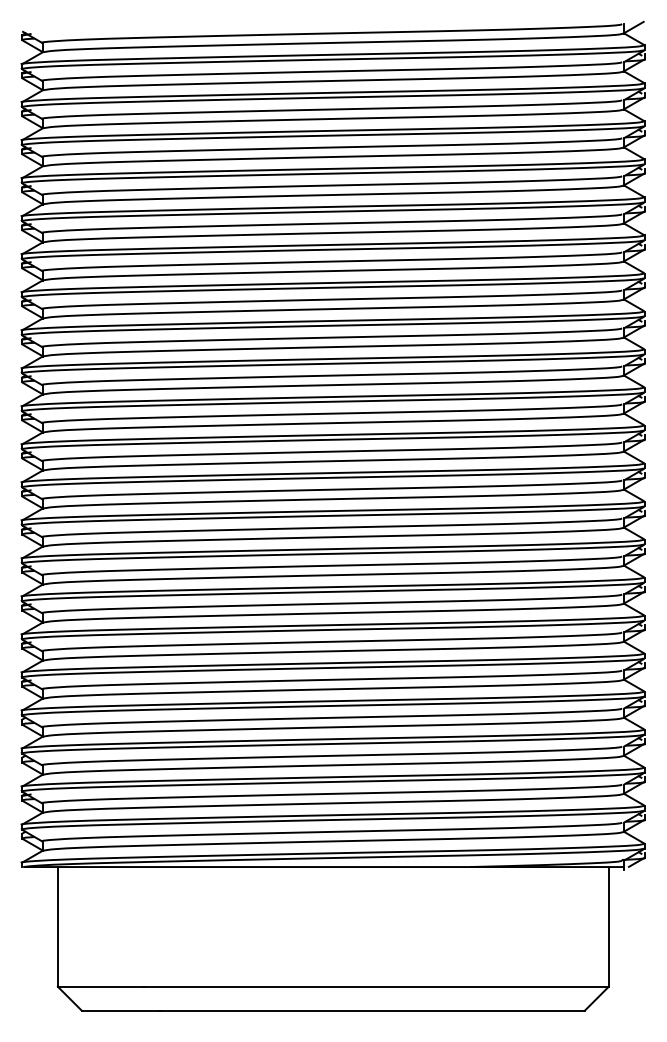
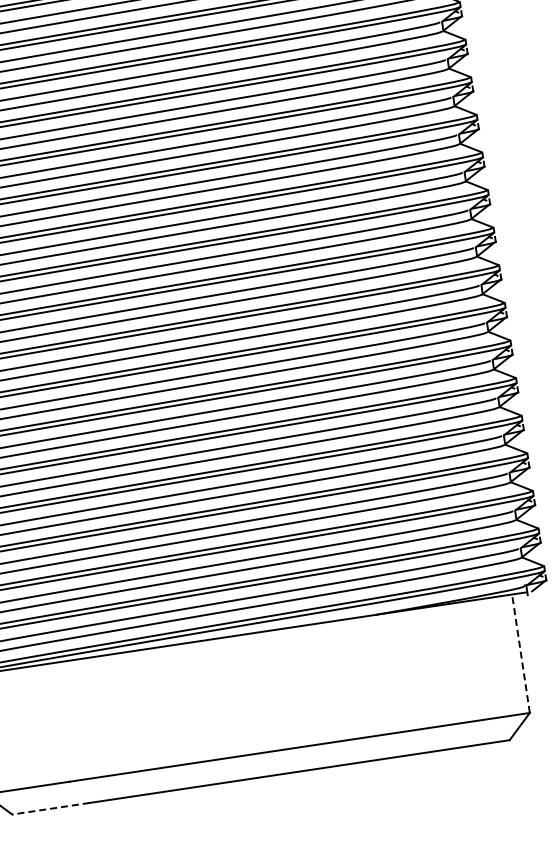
line: (608, 926) -> (520, 653), solid -> dashed
line: (120, 1010) -> (50, 808), solid -> dashed

